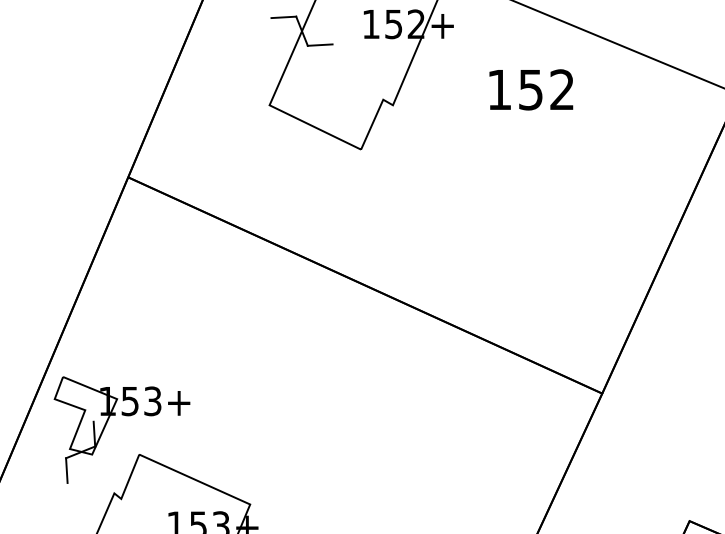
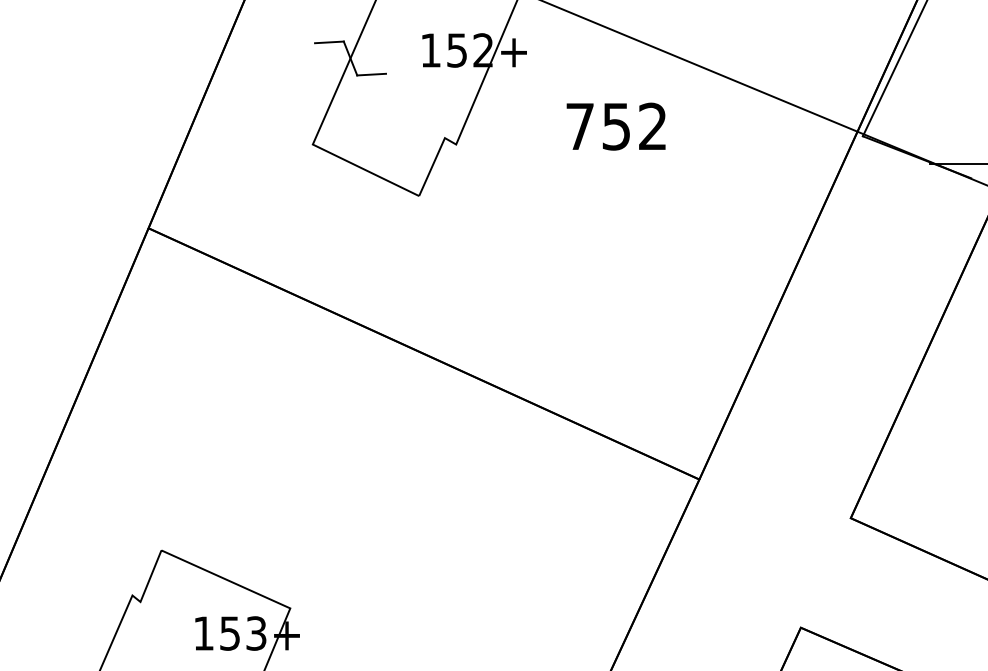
text: (499, 89) -> (579, 126), 152 -> 752
part: (123, 415) -> (143, 505), removed

